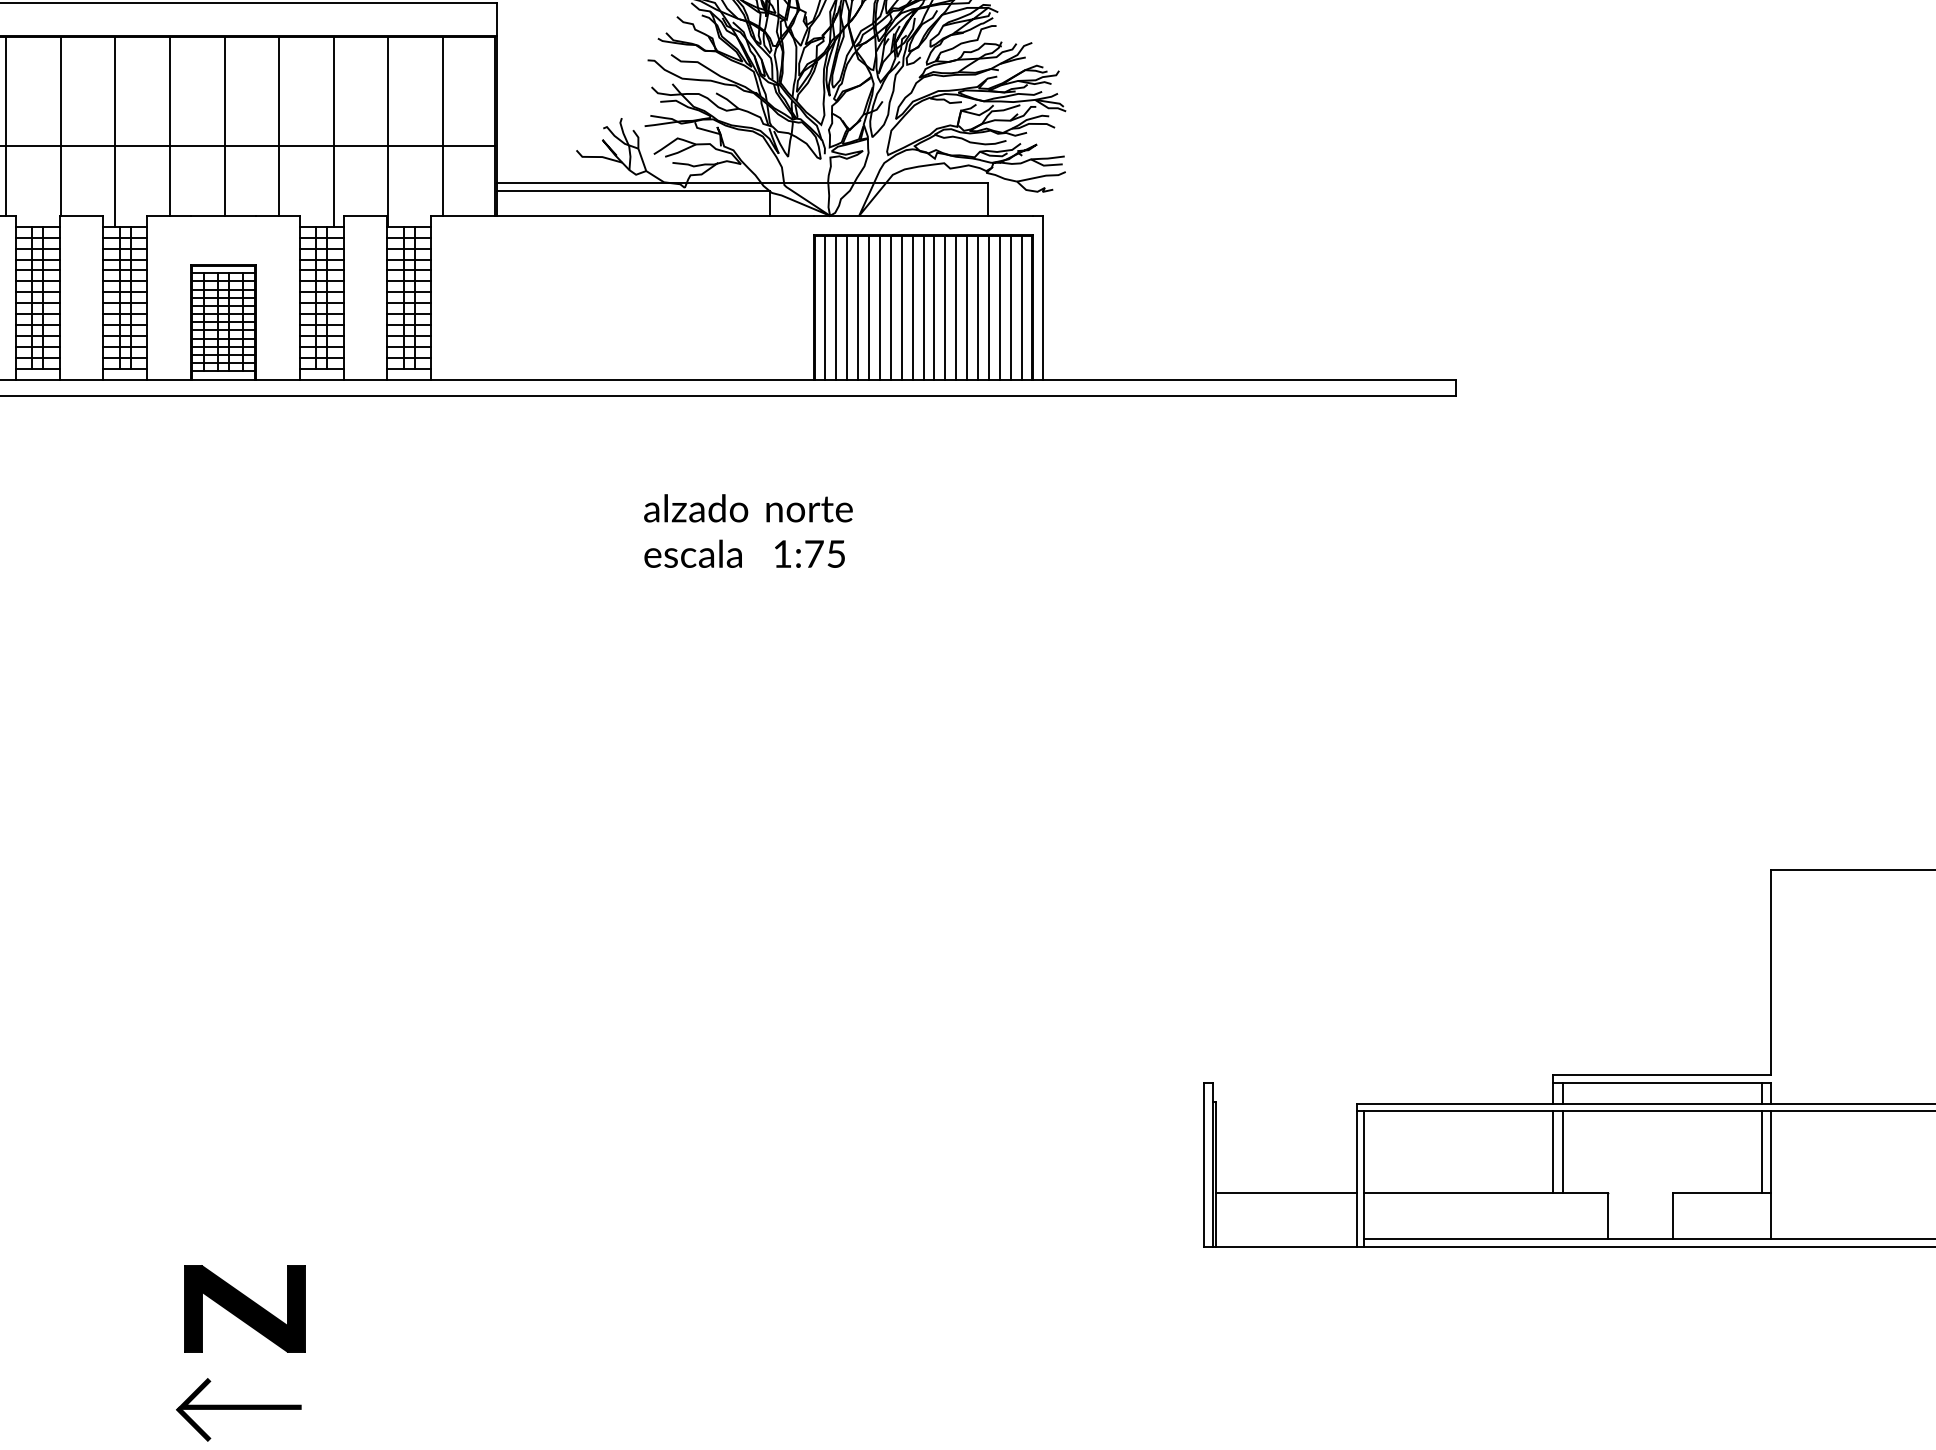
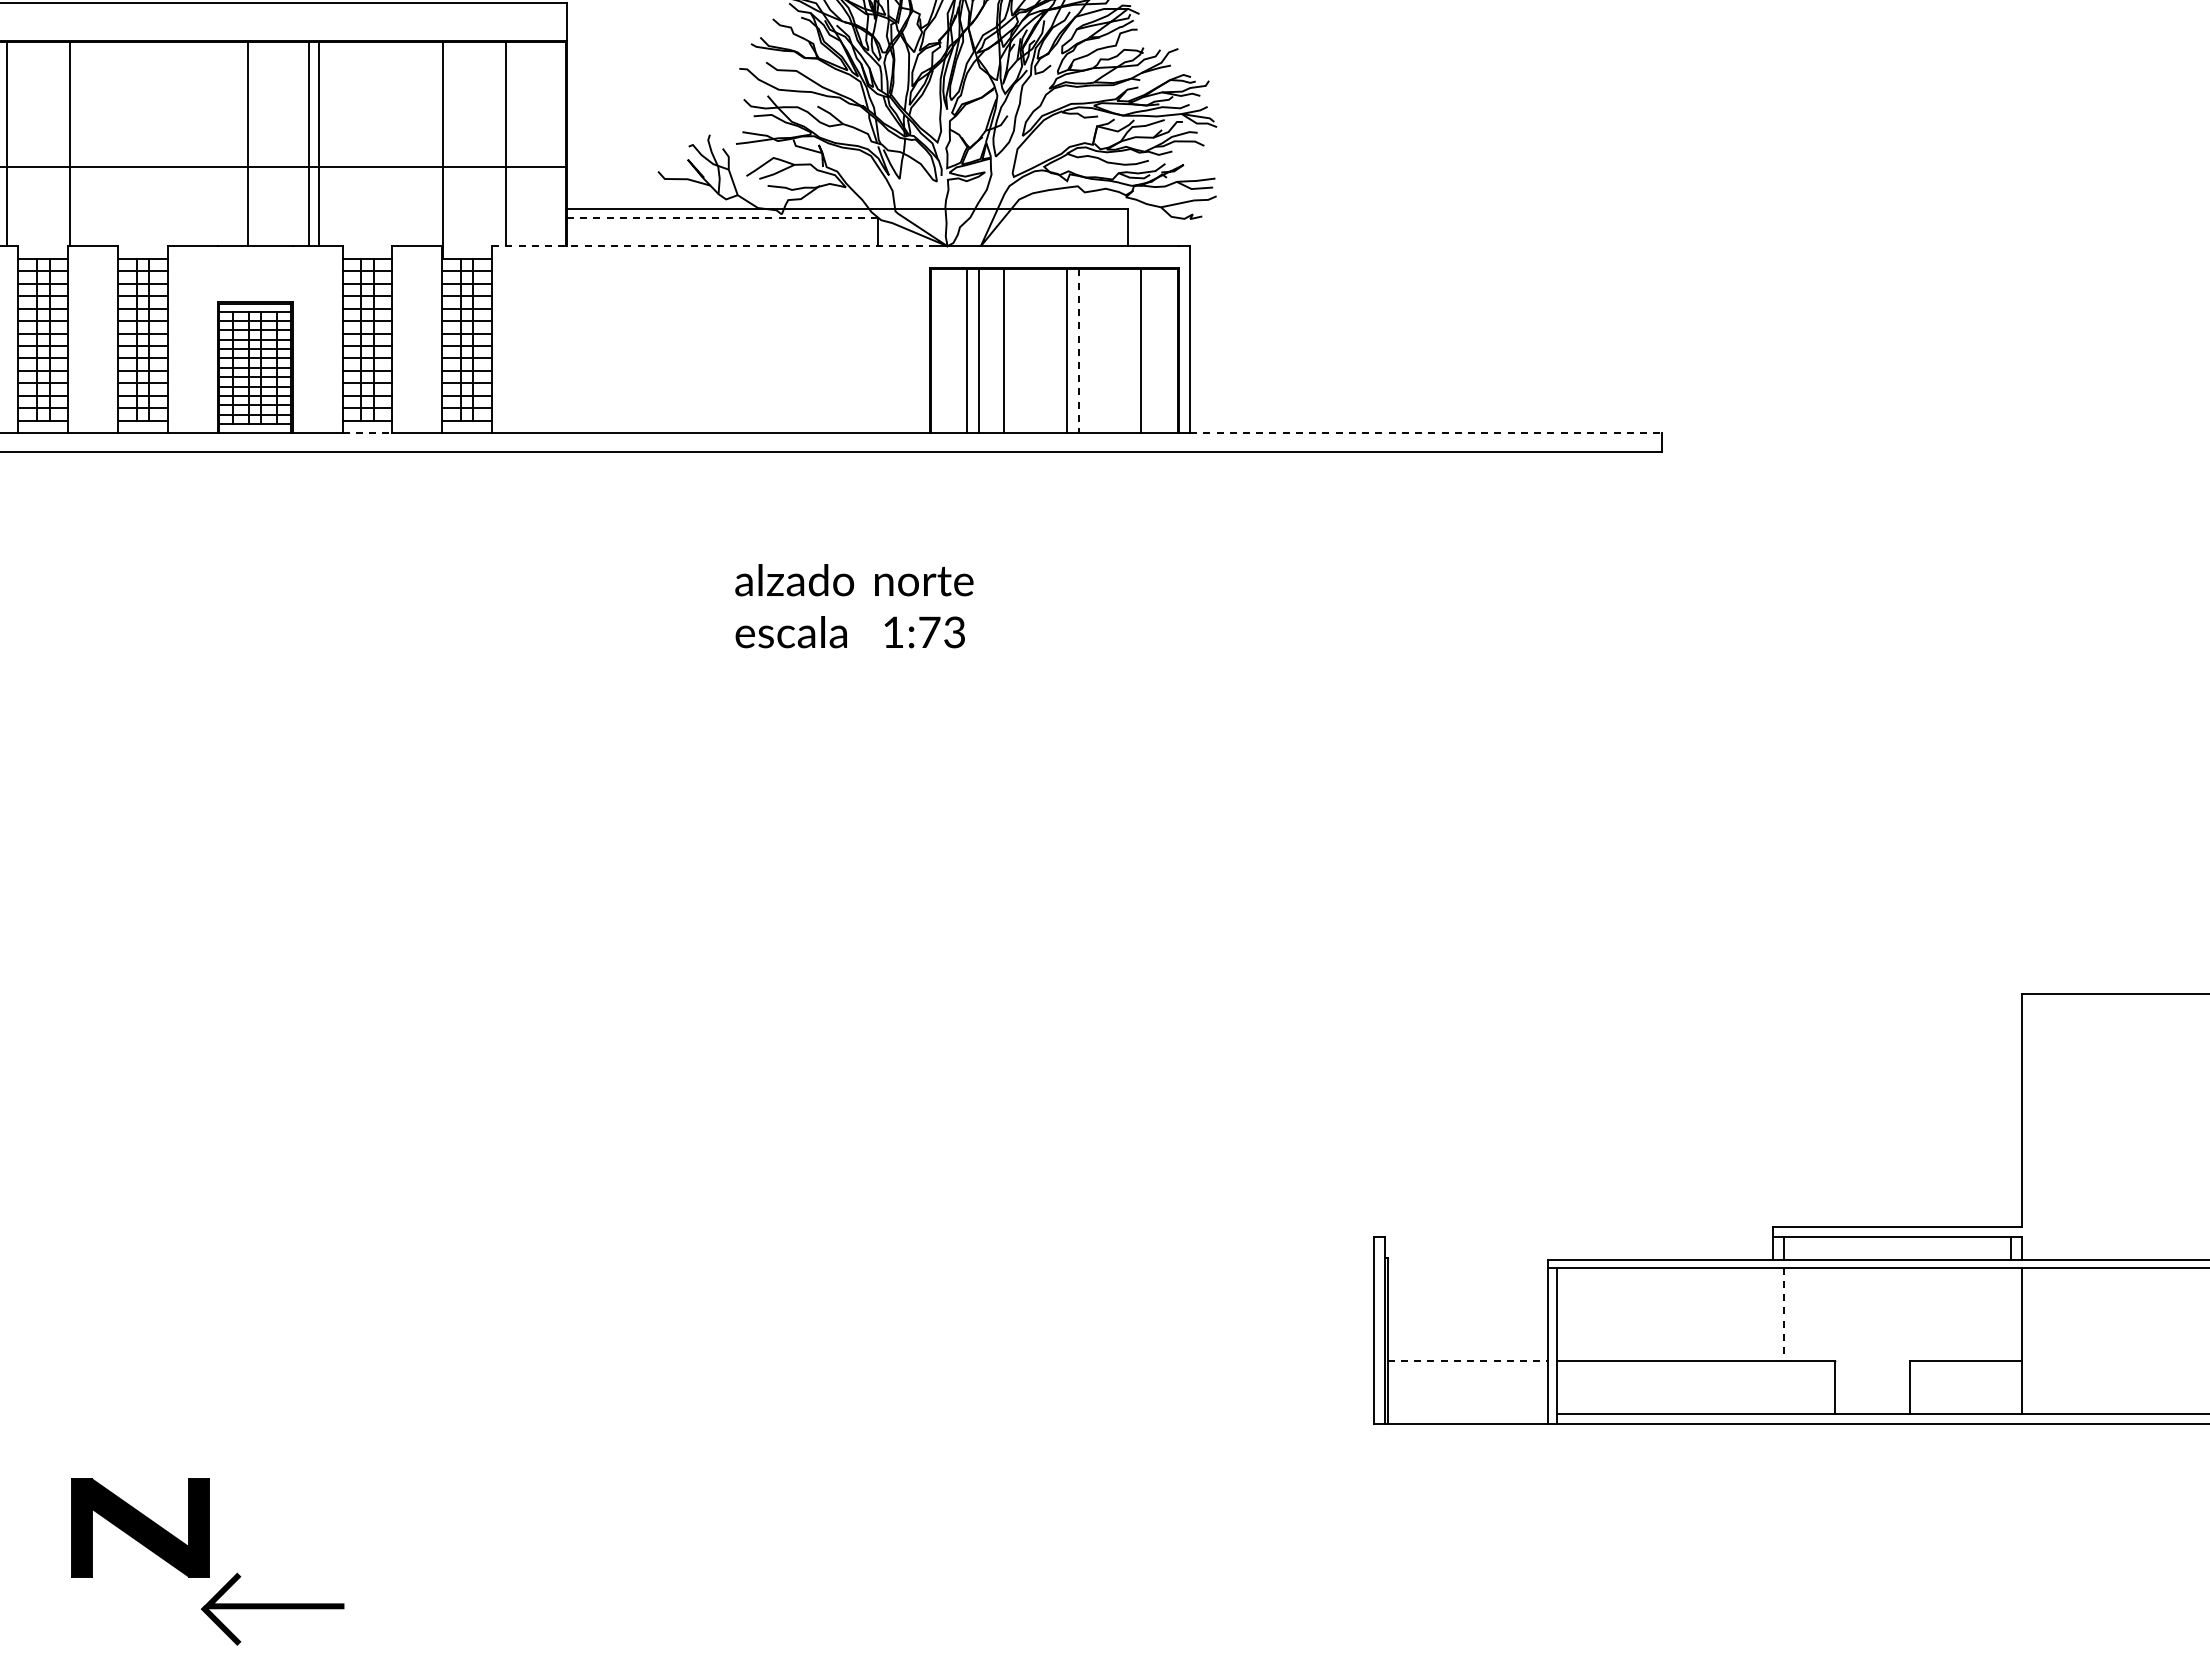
line: (170, 125) -> (248, 143), moved
line: (224, 125) -> (308, 143), moved
line: (115, 131) -> (131, 149), removed
line: (334, 131) -> (381, 149), removed
line: (632, 191) -> (722, 218), solid -> dashed
line: (622, 215) -> (710, 246), solid -> dashed
line: (825, 307) -> (942, 351), removed
line: (836, 307) -> (954, 351), removed
line: (868, 307) -> (991, 351), removed
line: (890, 307) -> (1016, 351), removed
line: (901, 307) -> (1029, 351), removed
line: (912, 307) -> (1041, 351), removed
line: (923, 307) -> (1054, 351), removed
line: (945, 307) -> (1079, 351), solid -> dashed
line: (956, 307) -> (1091, 351), removed
line: (967, 307) -> (1104, 351), removed
line: (978, 307) -> (1116, 351), removed
line: (989, 307) -> (1129, 351), removed
line: (1010, 307) -> (1153, 351), removed
line: (1021, 307) -> (1166, 351), removed
line: (321, 379) -> (367, 433), solid -> dashed
line: (1249, 379) -> (1426, 433), solid -> dashed
text: (836, 554) -> (954, 632), 1:75 -> 1:73
line: (1552, 1151) -> (1772, 1314), removed
line: (1563, 1151) -> (1784, 1314), solid -> dashed
line: (1761, 1151) -> (2010, 1314), removed
line: (1286, 1192) -> (1468, 1361), solid -> dashed
part: (244, 1308) -> (140, 1527), moved

